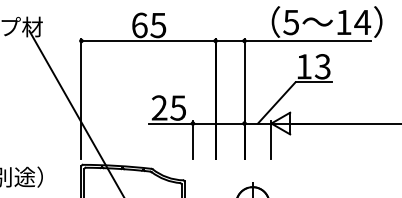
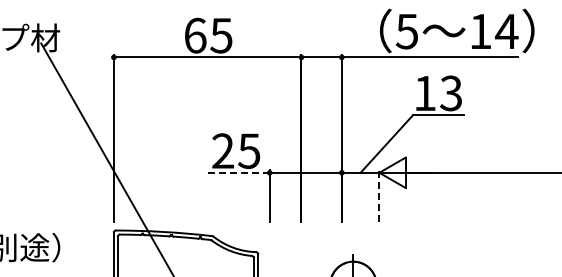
line: (171, 123) -> (239, 172), solid -> dashed
line: (271, 139) -> (379, 195), solid -> dashed

